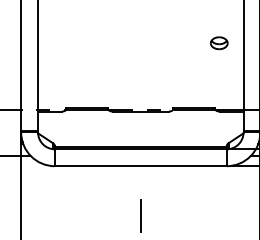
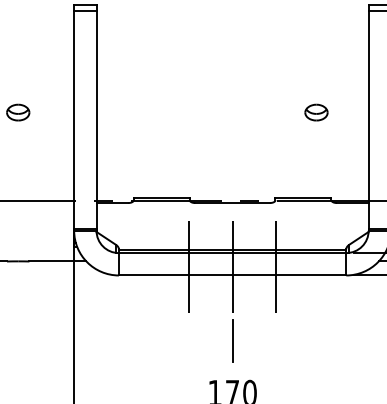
part: (219, 43) -> (316, 112), moved
line: (107, 157) -> (188, 263), added
line: (140, 157) -> (232, 263), added
line: (173, 157) -> (276, 263), added

